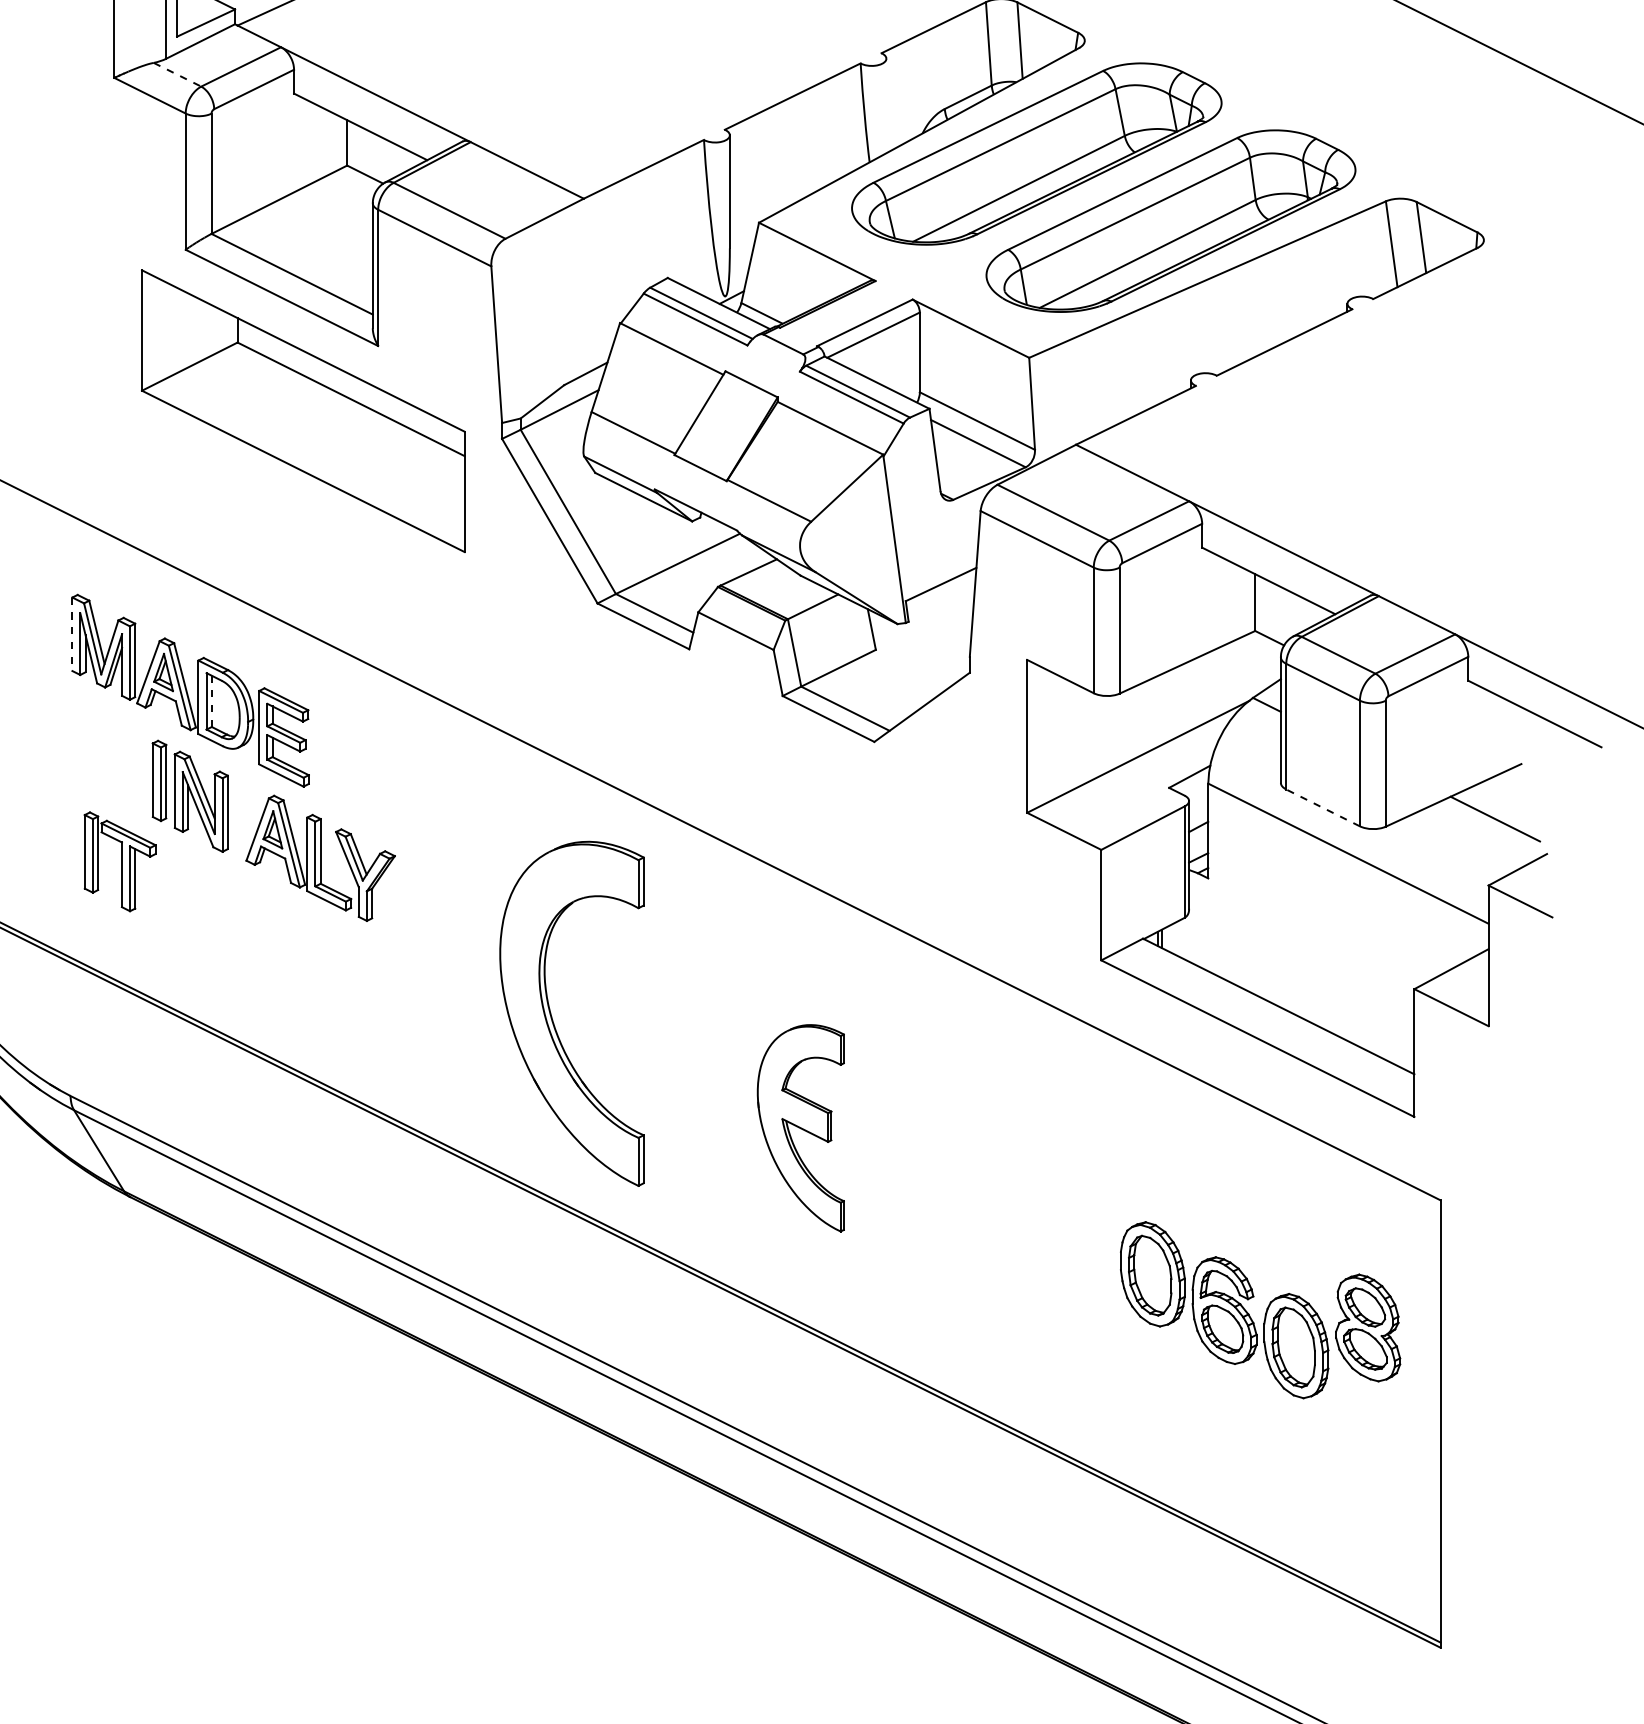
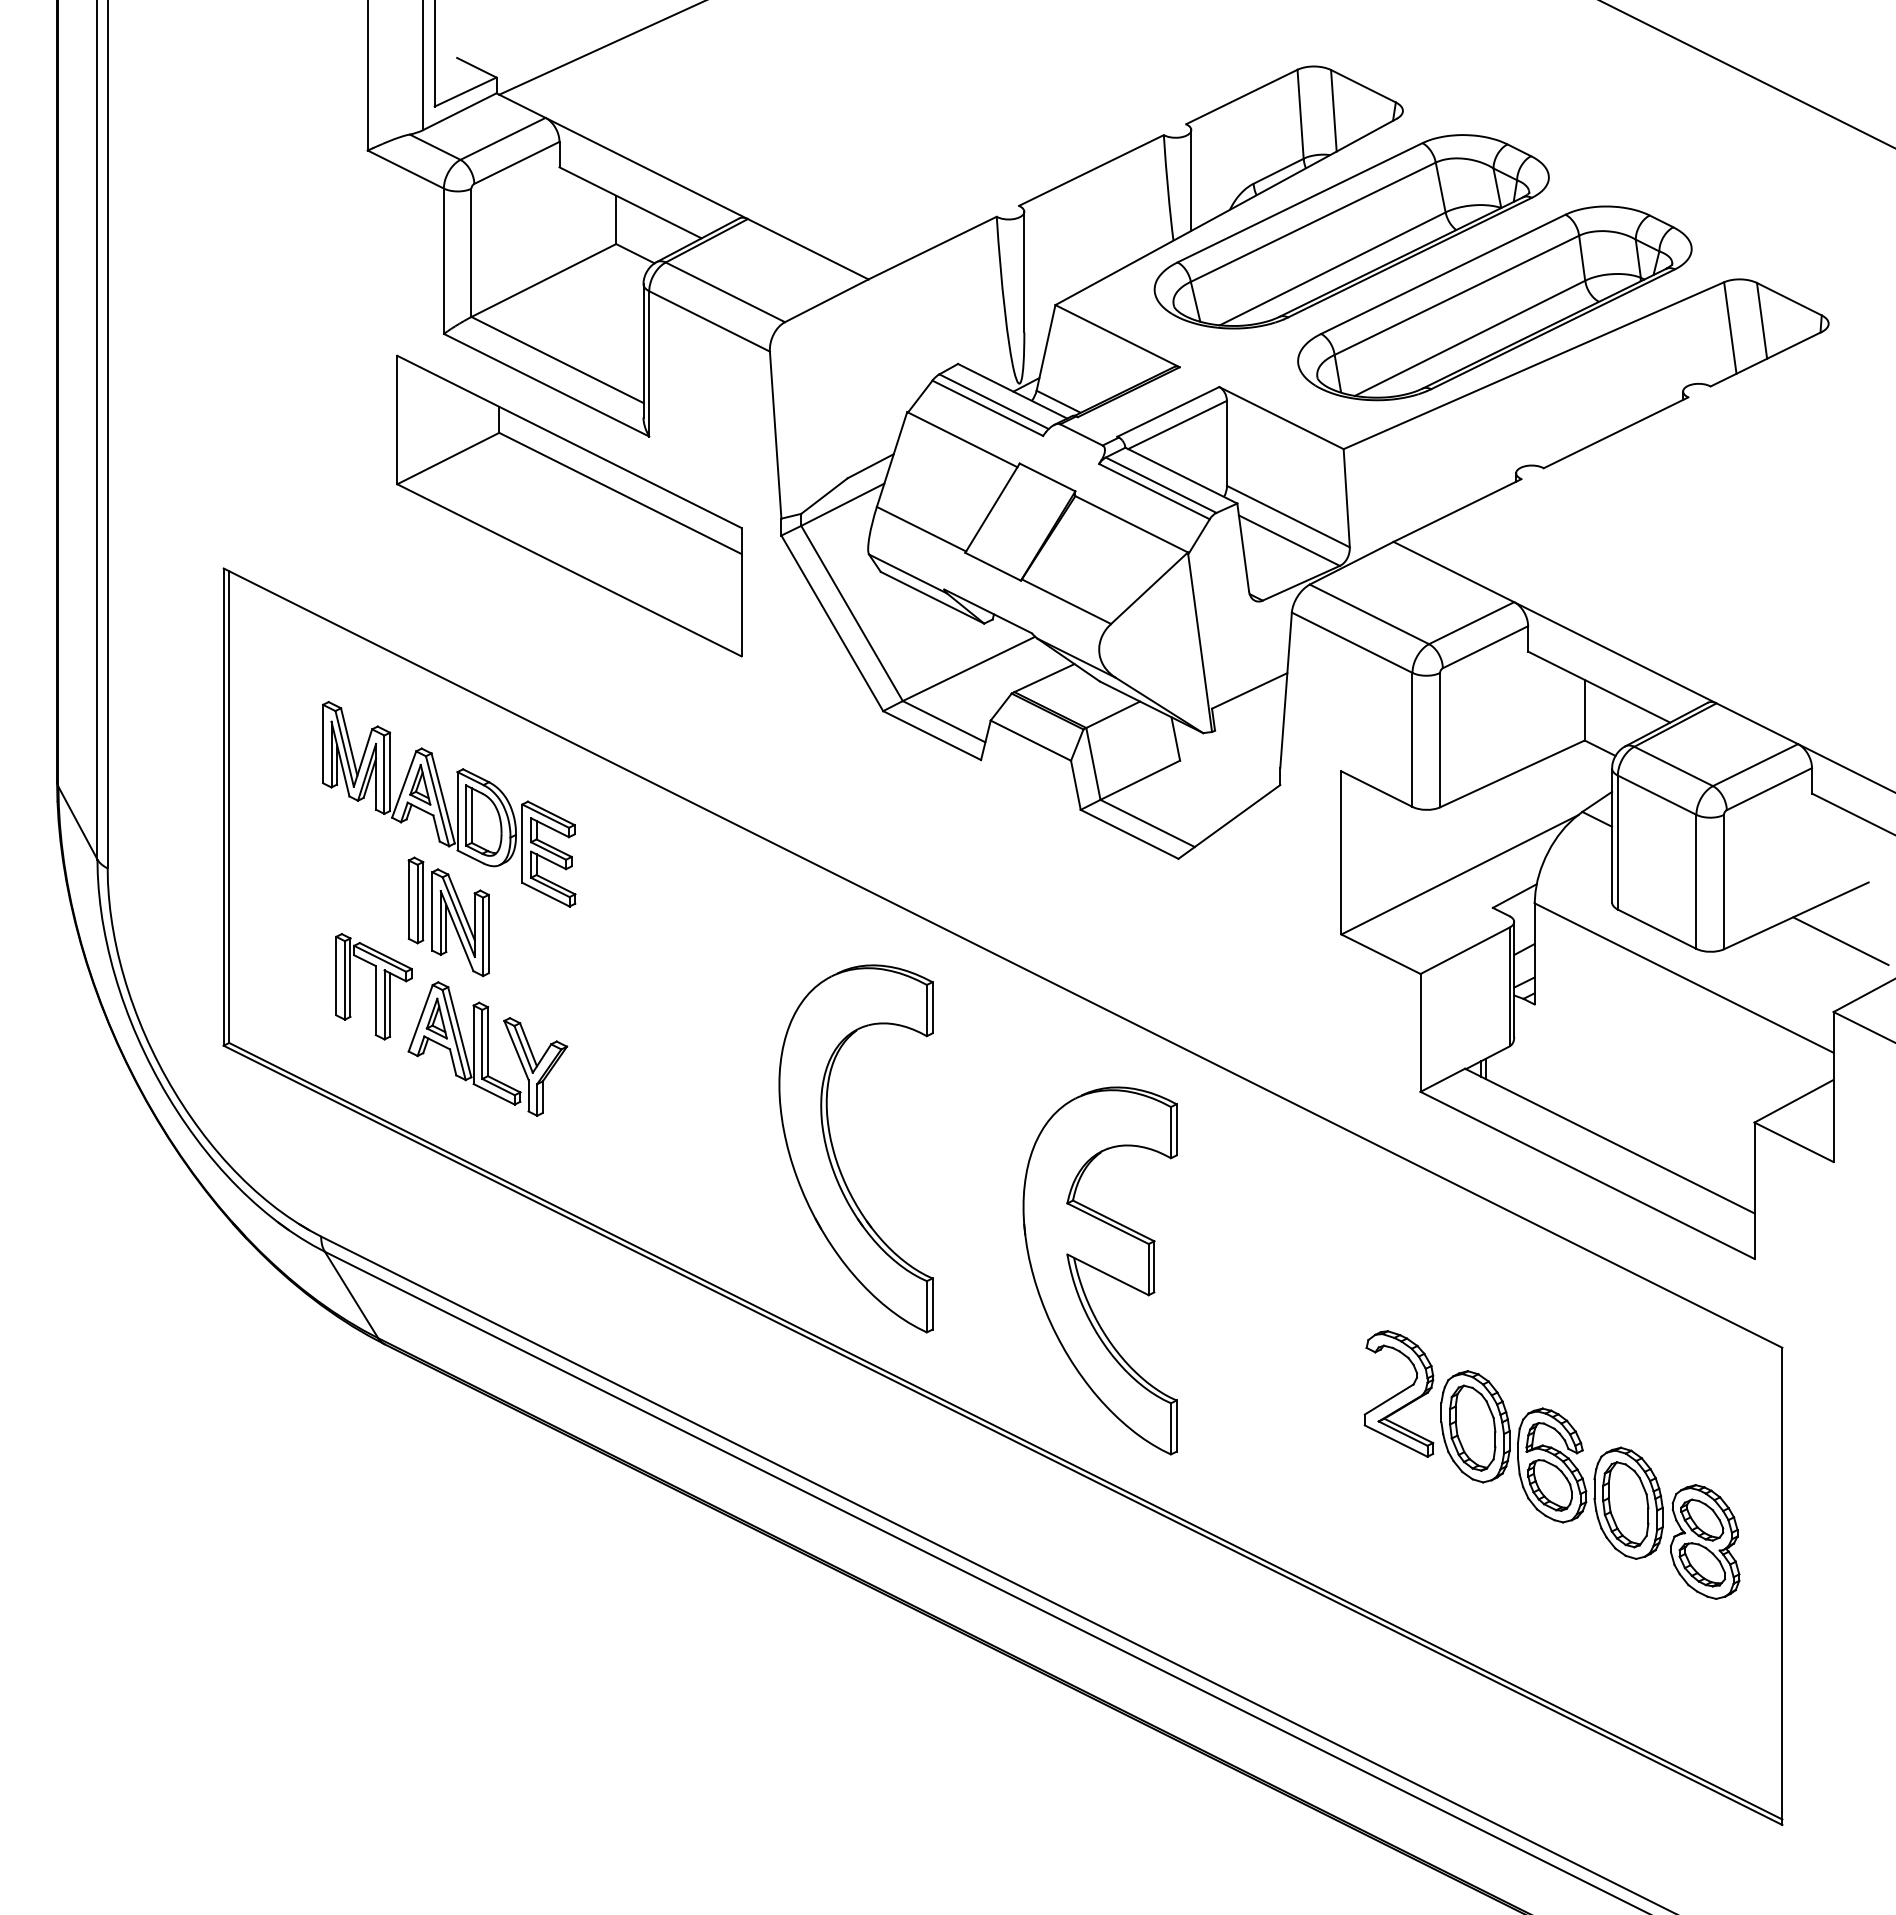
line: (177, 75) -> (435, 147), dashed -> solid
line: (886, 105) -> (1191, 180), added
line: (72, 634) -> (323, 744), dashed -> solid
line: (211, 701) -> (471, 815), dashed -> solid
line: (1323, 808) -> (1657, 929), dashed -> solid
part: (320, 857) -> (487, 1048), moved
part: (800, 1127) -> (1099, 1270), size x1.67
part: (1080, 1243) -> (1398, 1393), added
part: (1368, 1327) -> (1705, 1541), moved

